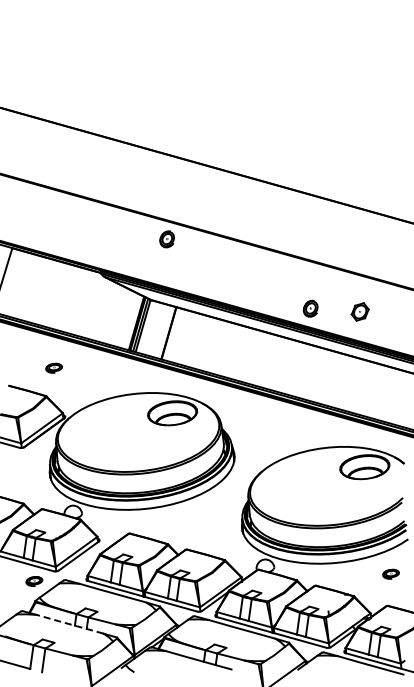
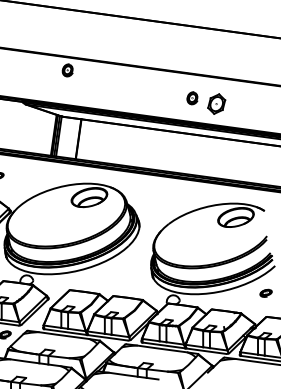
part: (310, 308) -> (192, 98), moved
part: (360, 311) -> (216, 103), size x1.43
line: (69, 624) -> (35, 363), dashed -> solid

